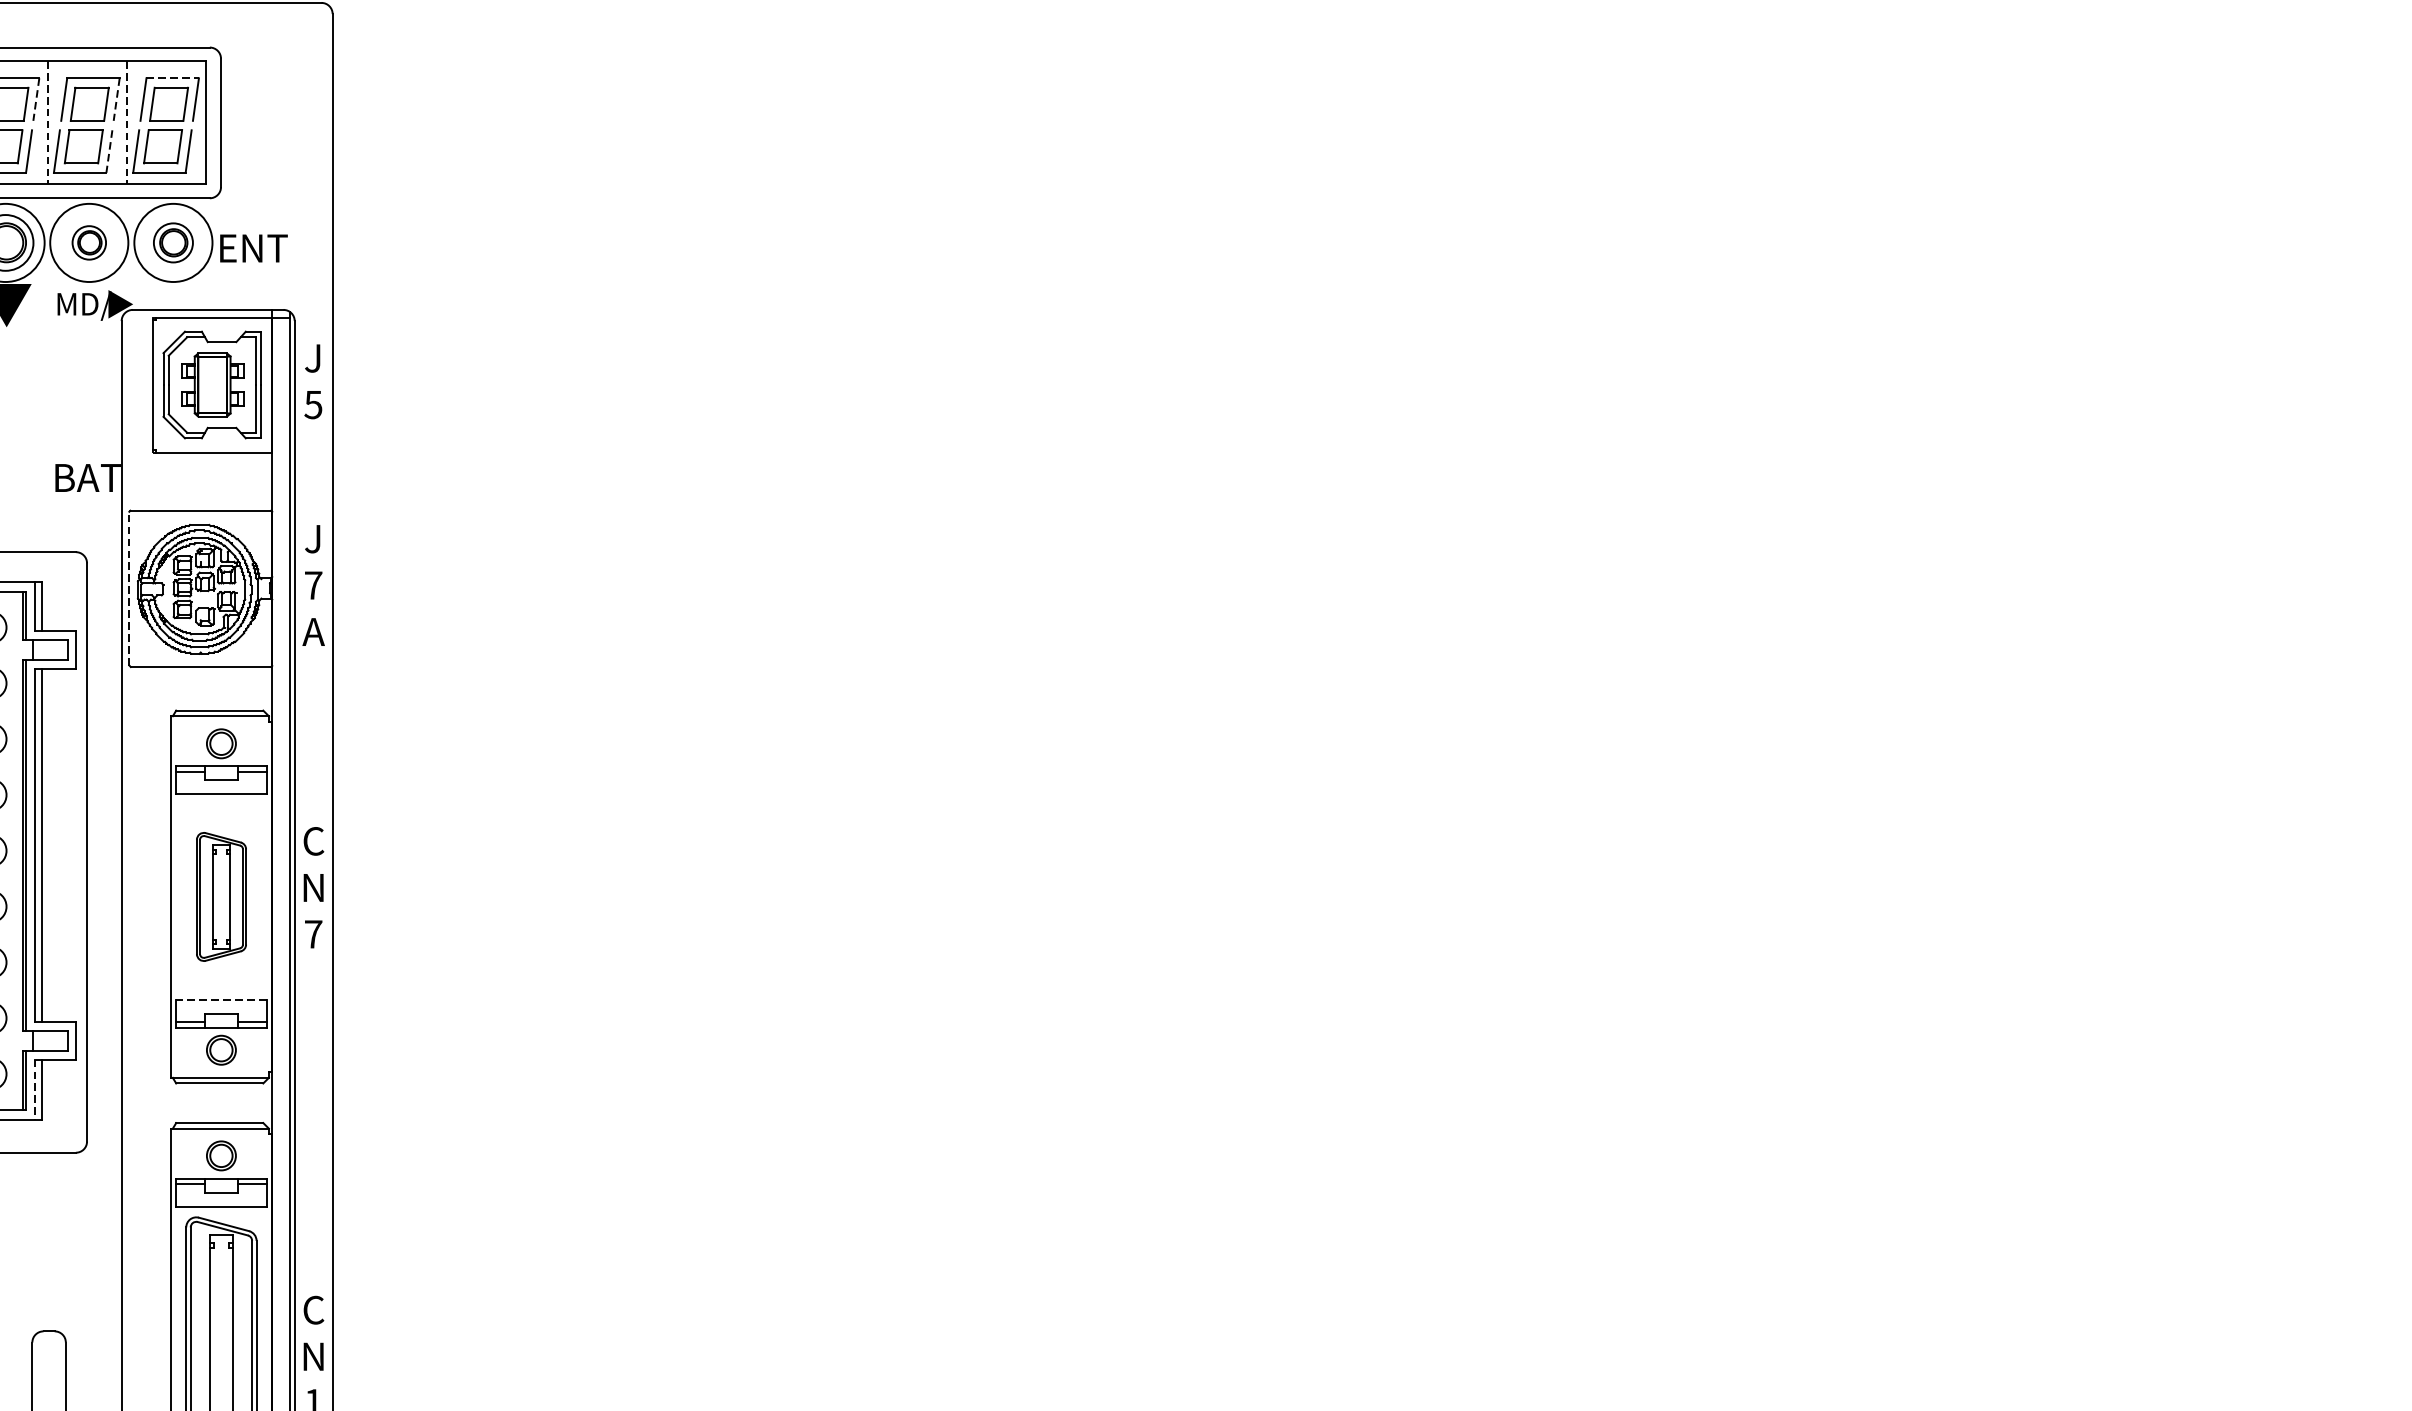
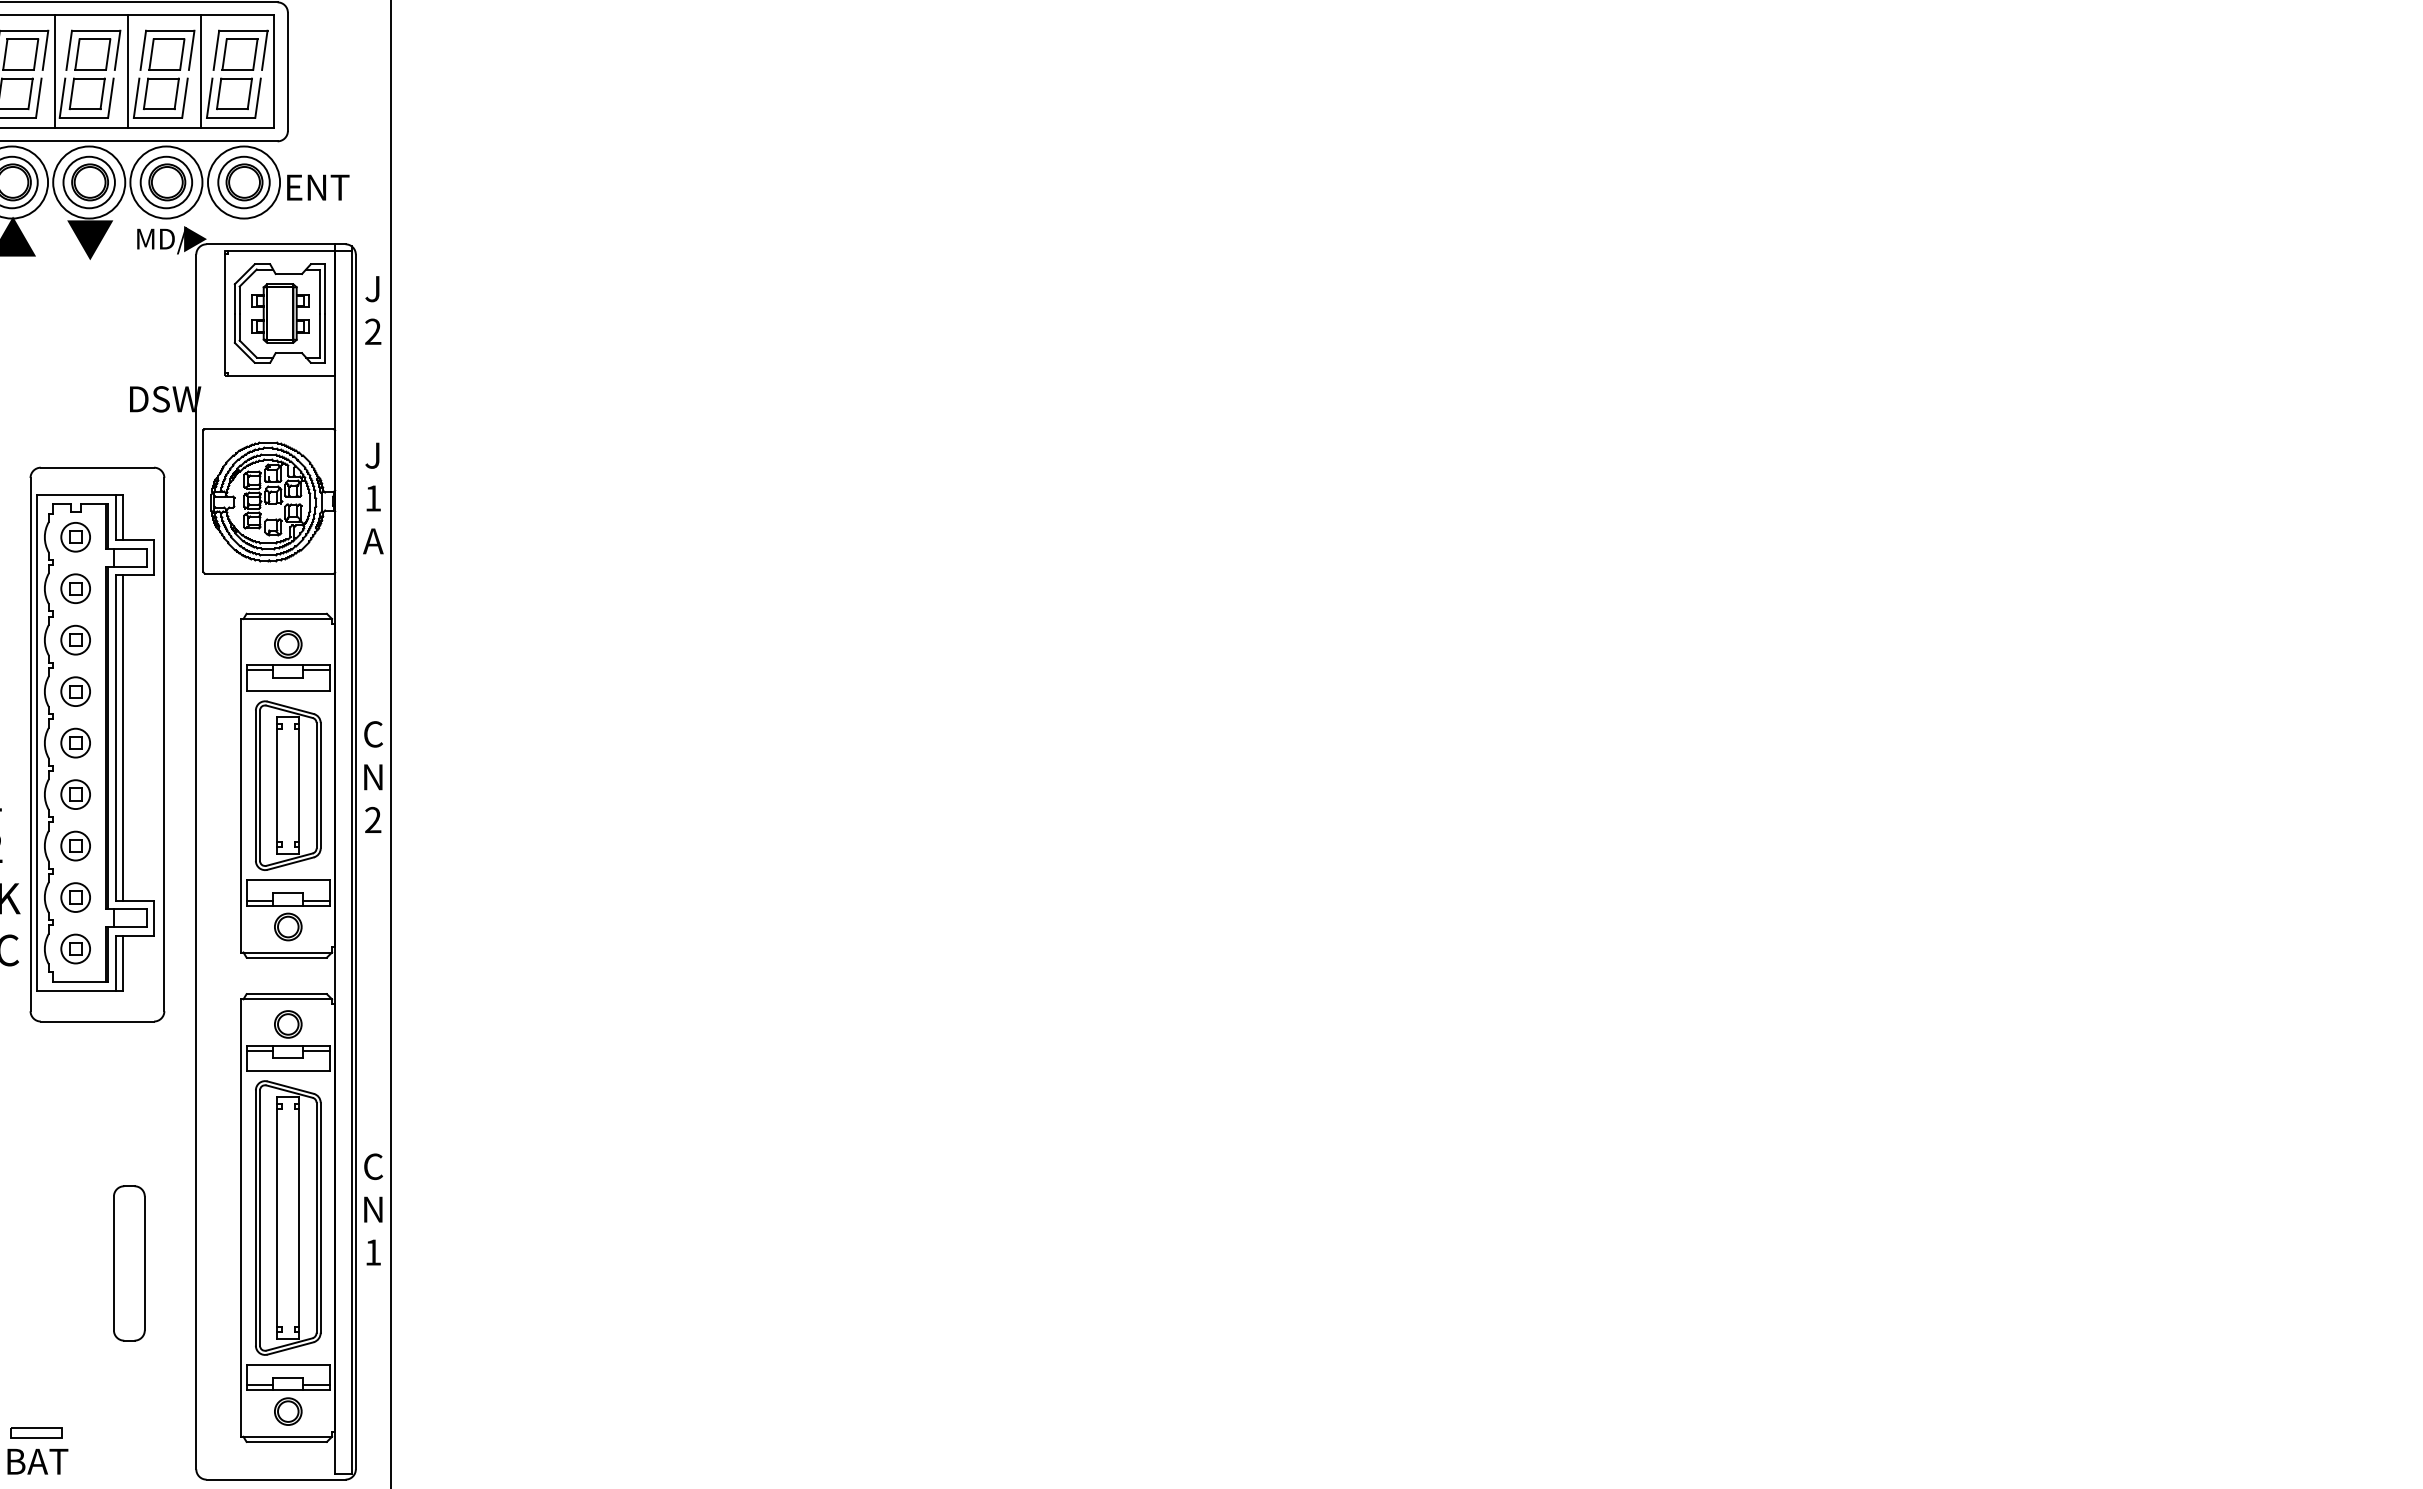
line: (172, 78) -> (243, 30), dashed -> solid
line: (36, 99) -> (117, 50), dashed -> solid
line: (116, 99) -> (191, 50), dashed -> solid
line: (48, 122) -> (128, 71), dashed -> solid
line: (127, 122) -> (201, 71), dashed -> solid
line: (108, 151) -> (184, 98), dashed -> solid
part: (89, 242) -> (166, 182), size x1.67
part: (172, 242) -> (243, 182), size x1.43
text: (312, 404) -> (372, 331), 5 -> 2
text: (88, 478) -> (165, 399), BAT -> DSW
text: (313, 585) -> (373, 498), 7 -> 1
line: (129, 588) -> (203, 501), dashed -> solid
part: (221, 896) -> (288, 785), size x1.43
text: (313, 933) -> (373, 819), 7 -> 2
line: (221, 999) -> (288, 880), dashed -> solid
line: (35, 1089) -> (116, 963), dashed -> solid

